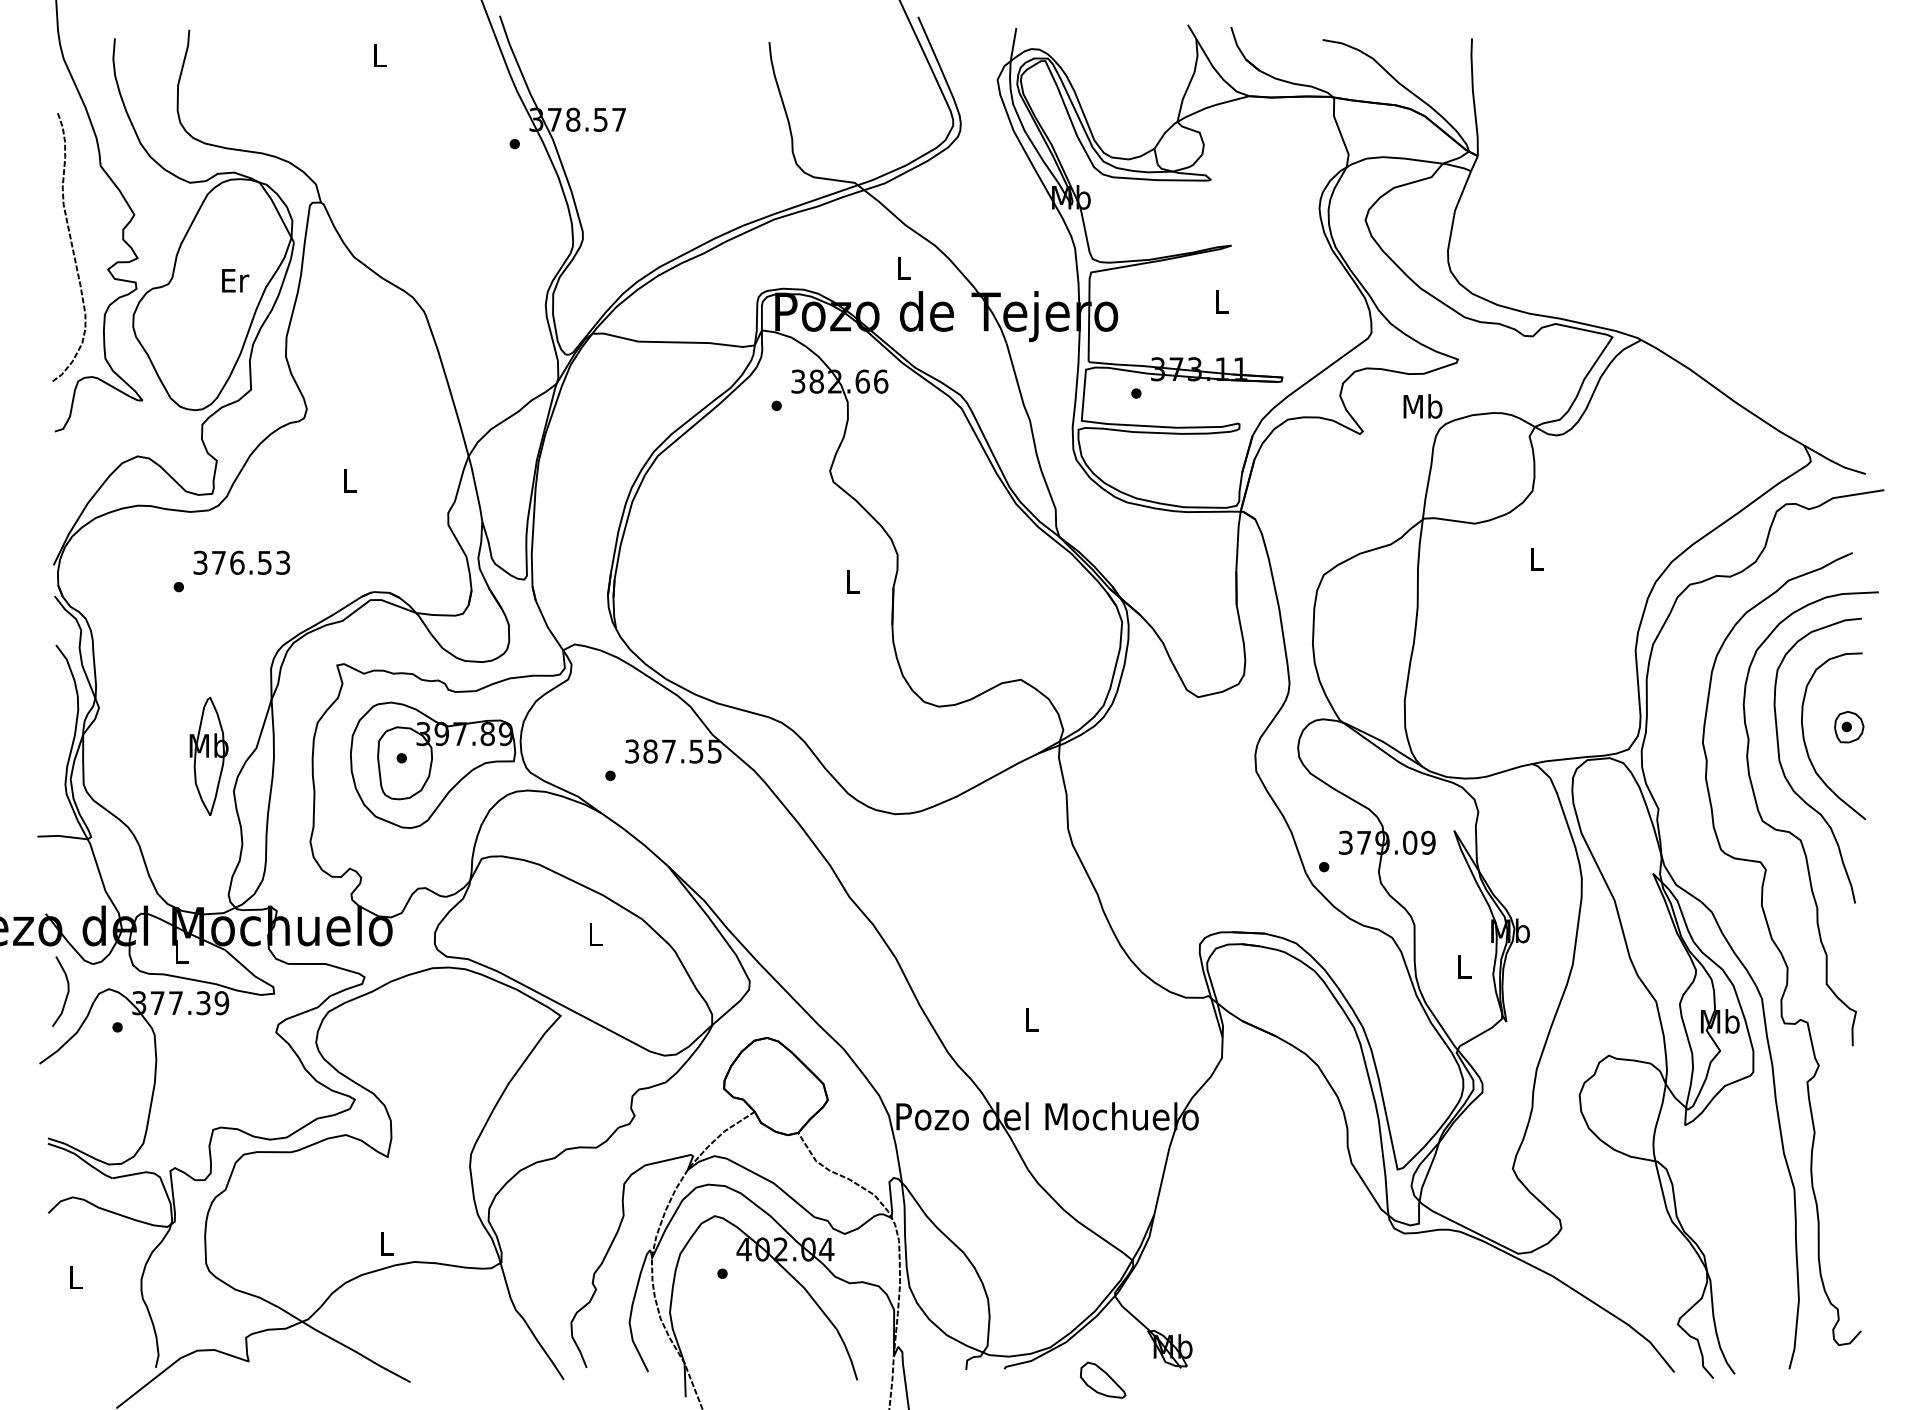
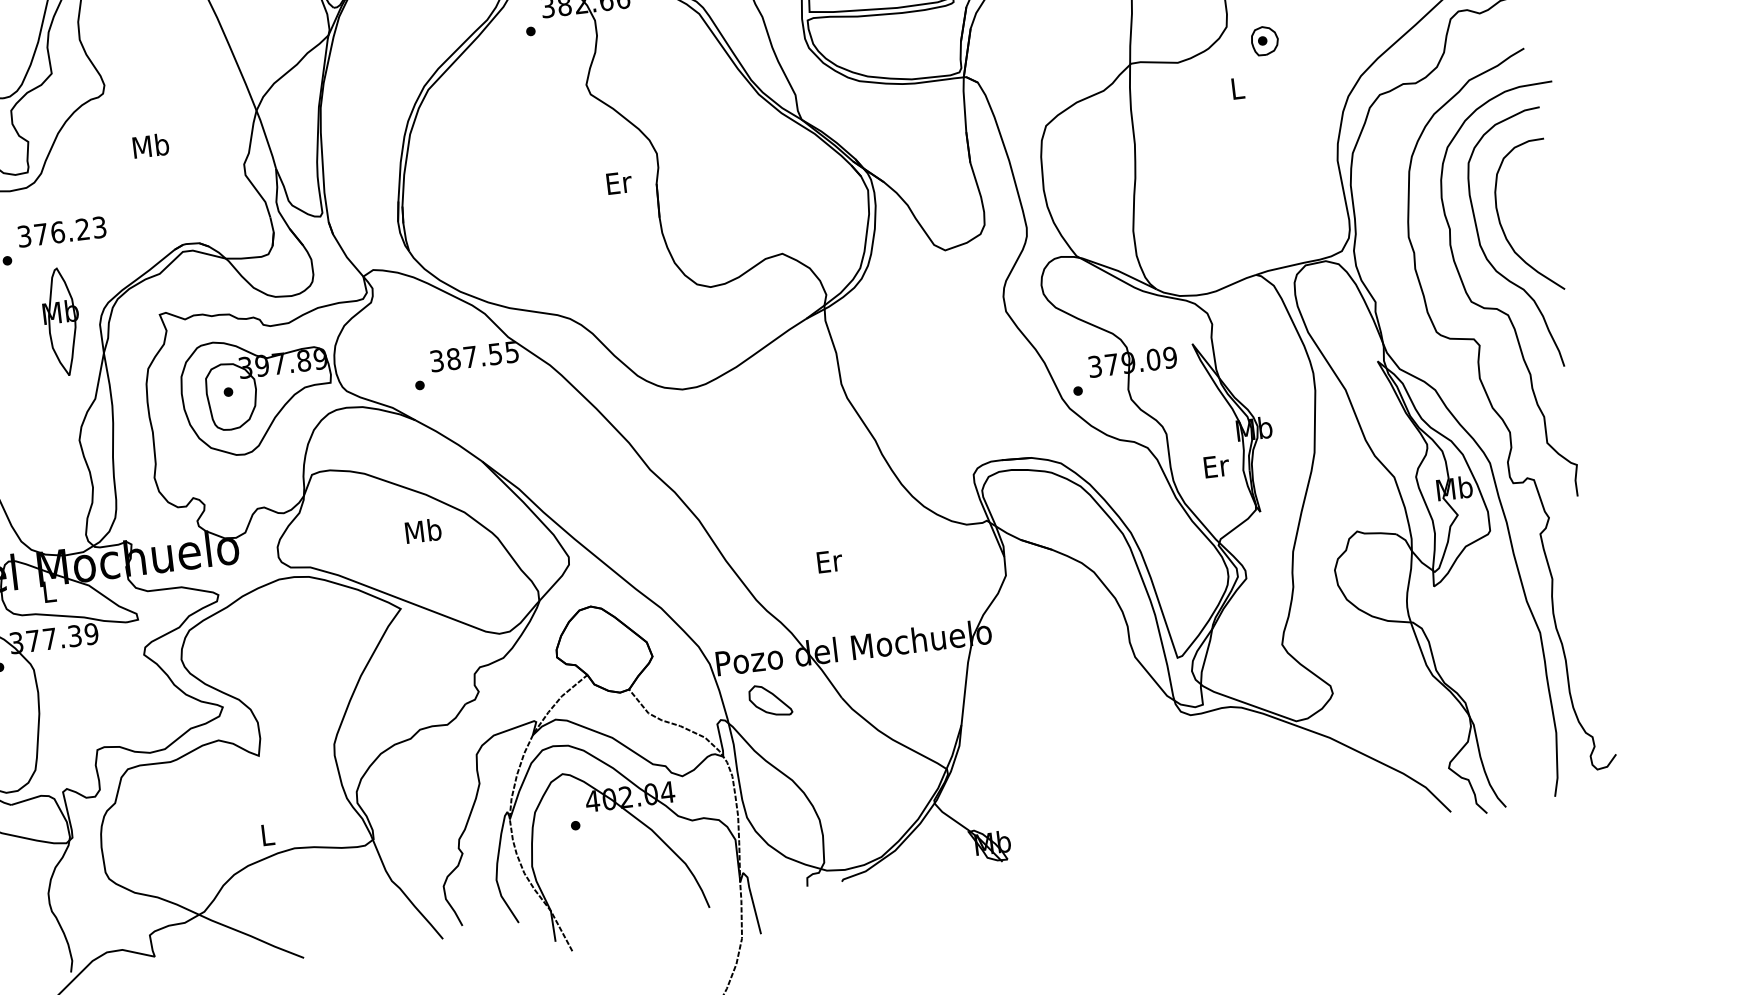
text: (349, 480) -> (150, 145), L -> Mb
text: (264, 562) -> (82, 229), 376.53 -> 376.23
text: (852, 581) -> (618, 182), L -> Er
part: (1849, 727) -> (1265, 41), moved
part: (208, 755) -> (61, 321), moved
text: (595, 933) -> (423, 530), L -> Mb
text: (1464, 966) -> (1216, 466), L -> Er
text: (1032, 1019) -> (829, 561), L -> Er
part: (1102, 1379) -> (769, 699), moved

